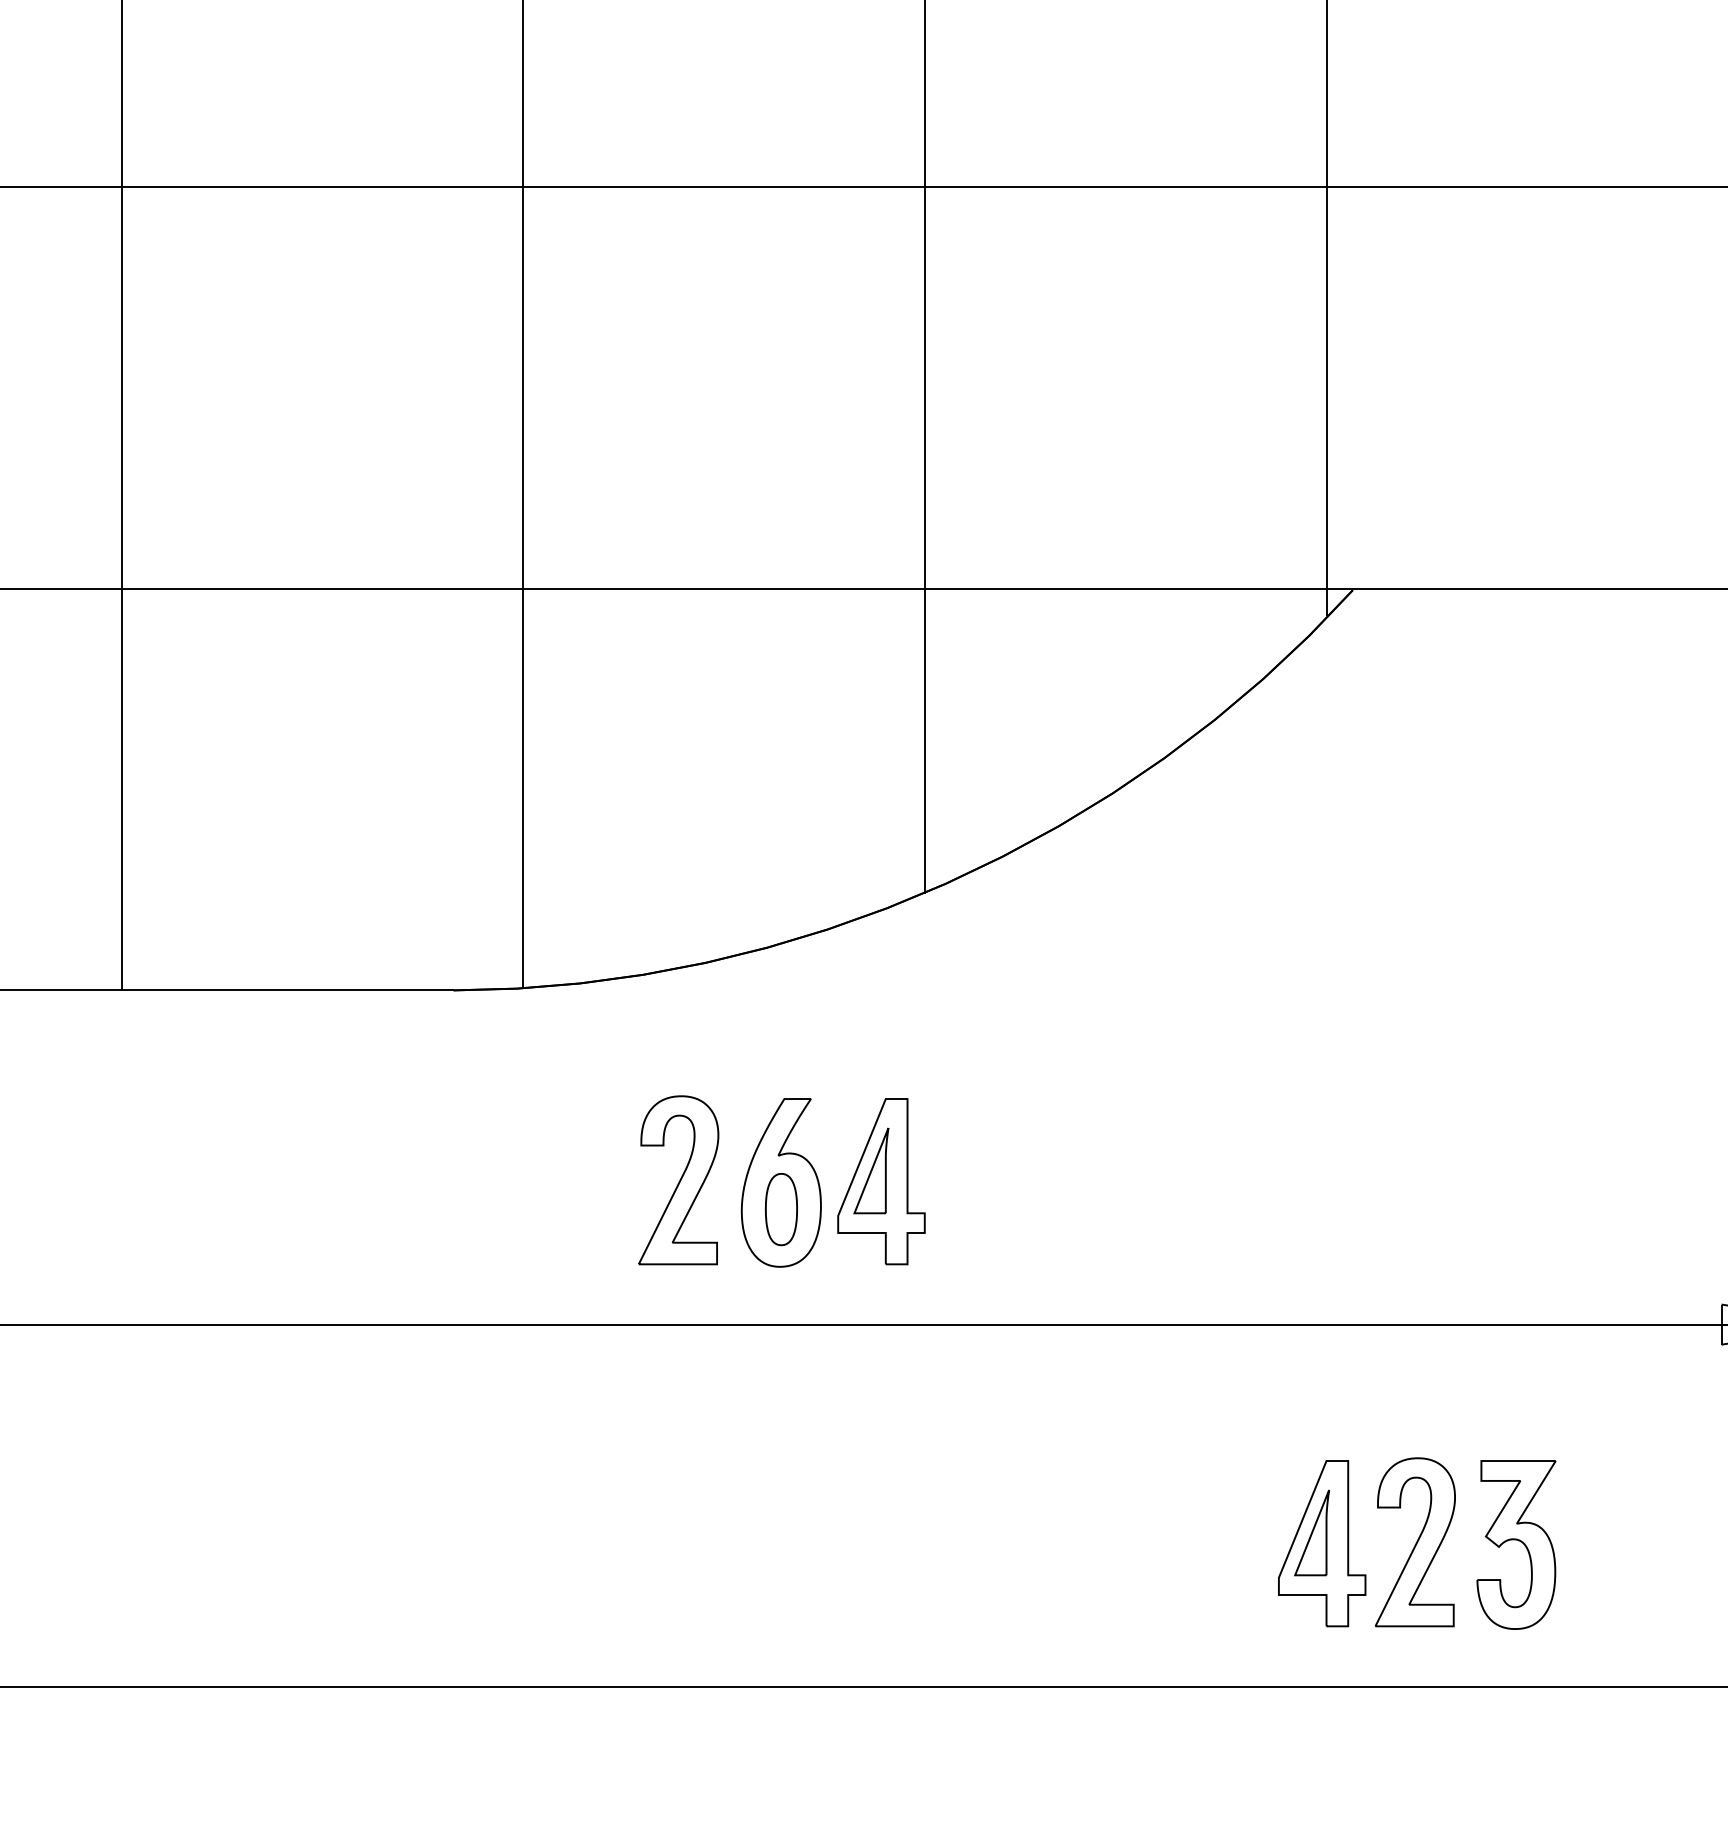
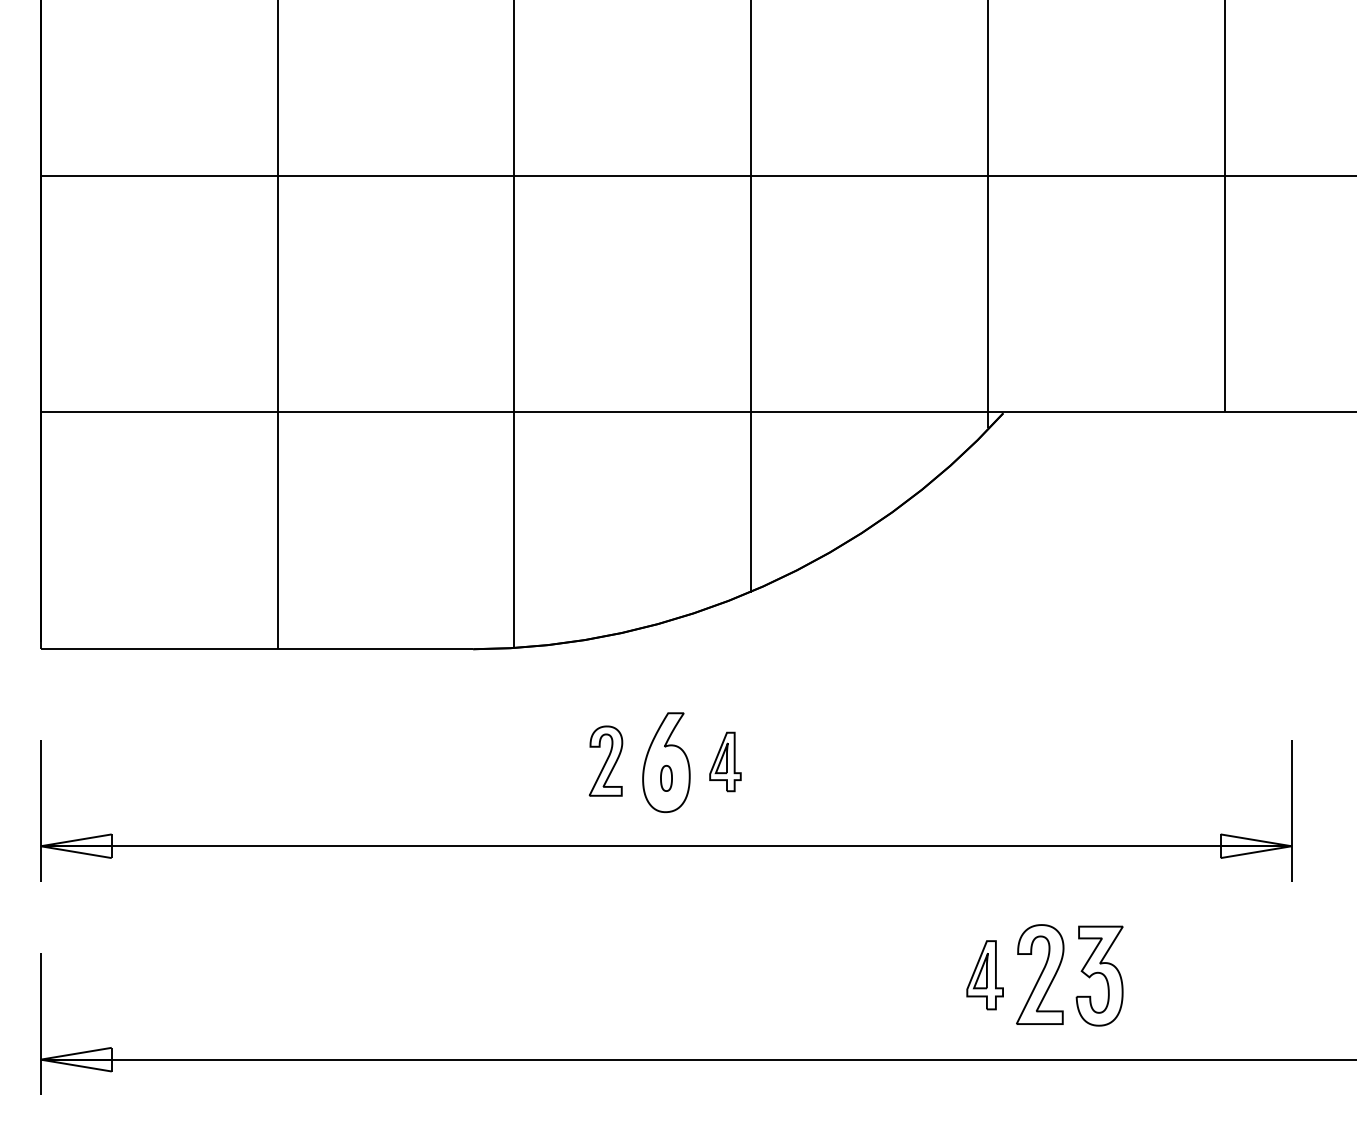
part: (678, 1179) -> (605, 760), size x0.7
part: (881, 1180) -> (725, 761), size x0.6
part: (781, 1209) -> (666, 778), size x0.6
part: (1320, 1542) -> (984, 974), size x0.7

